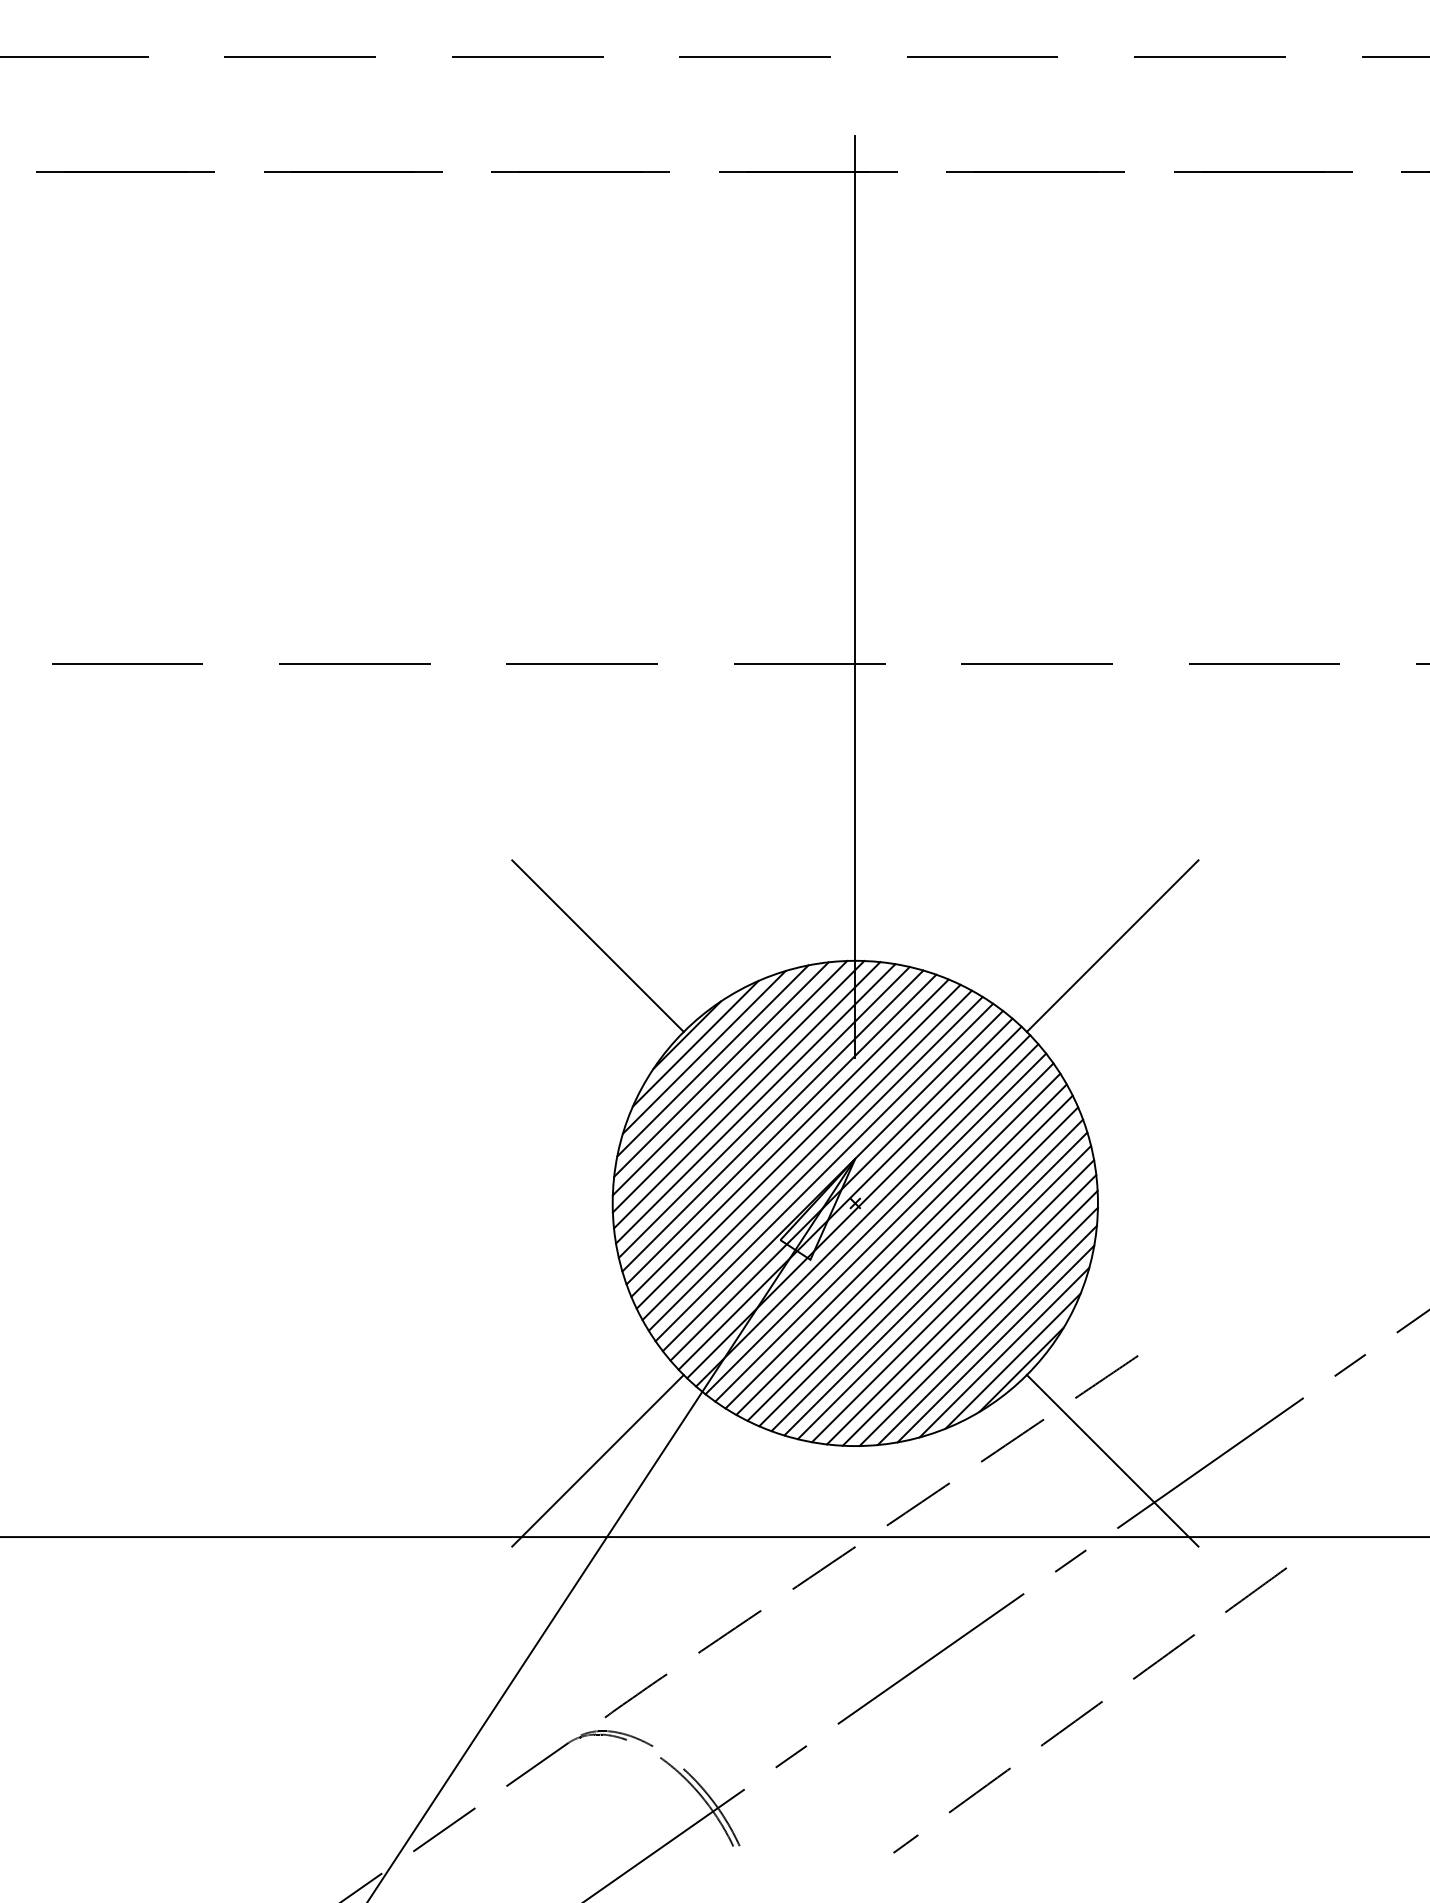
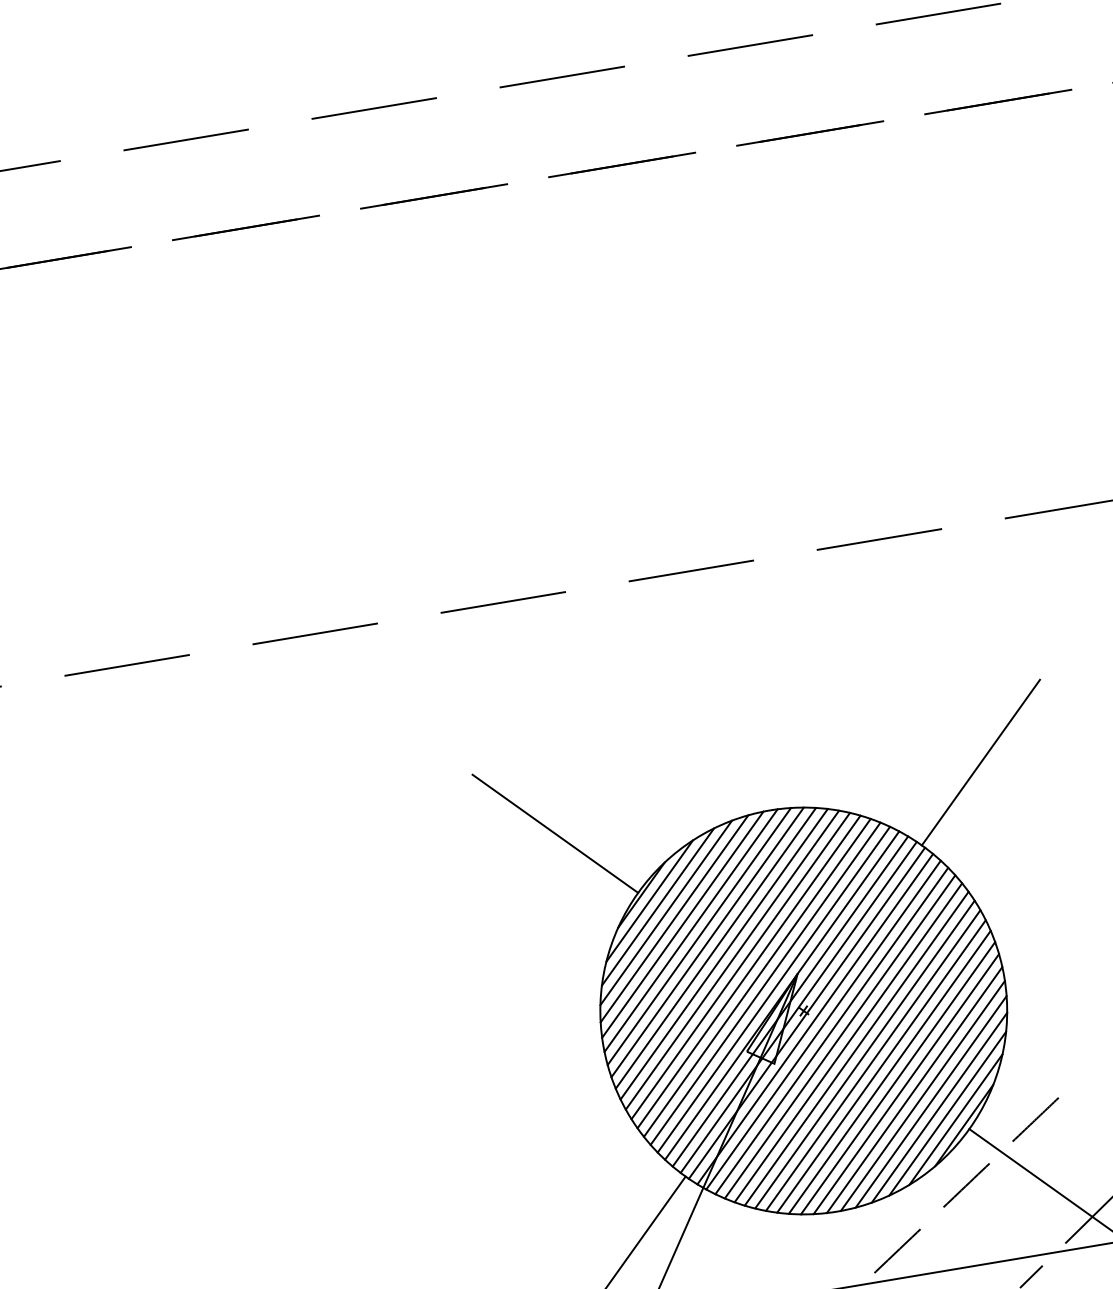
line: (855, 596) -> (719, 509), removed

